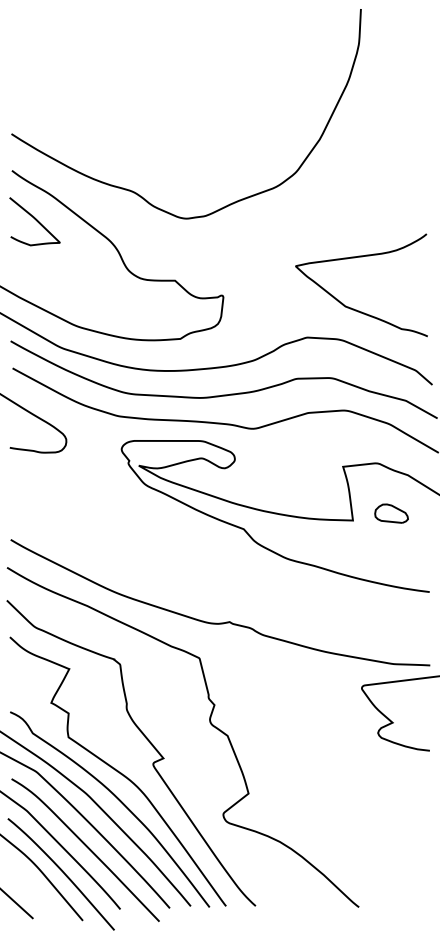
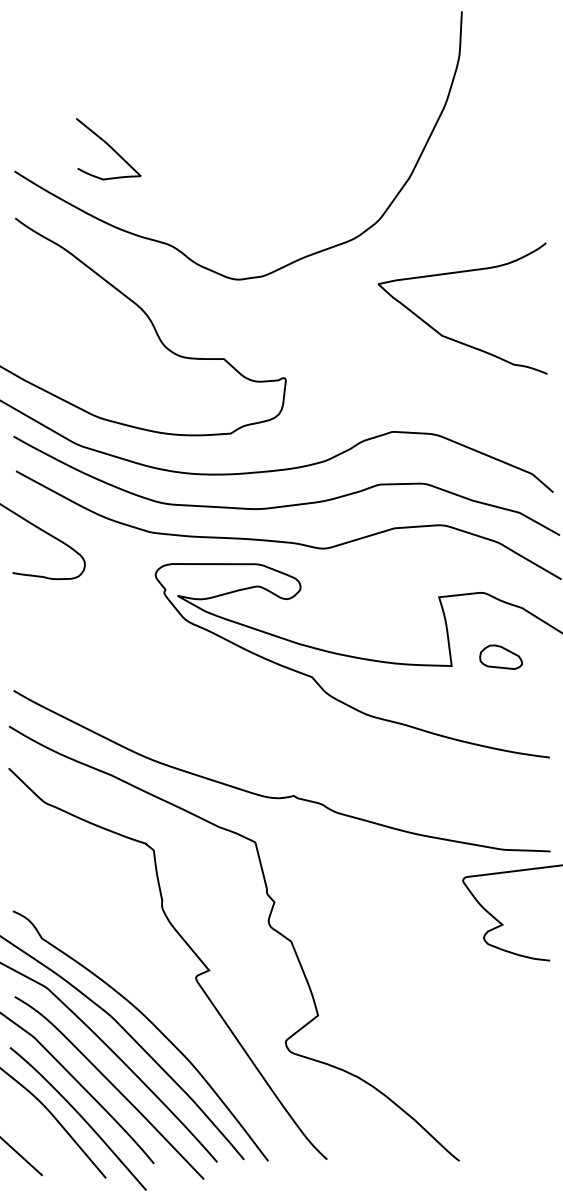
curve: (35, 220) -> (109, 147), moved
curve: (351, 307) -> (449, 337), moved
curve: (117, 771) -> (150, 987), removed

